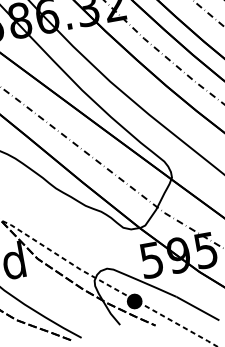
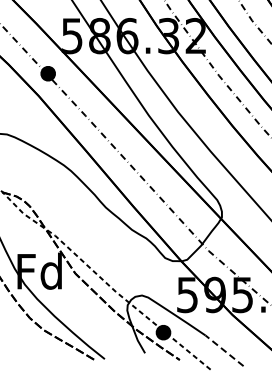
line: (197, 308) -> (224, 350), solid -> dashed

